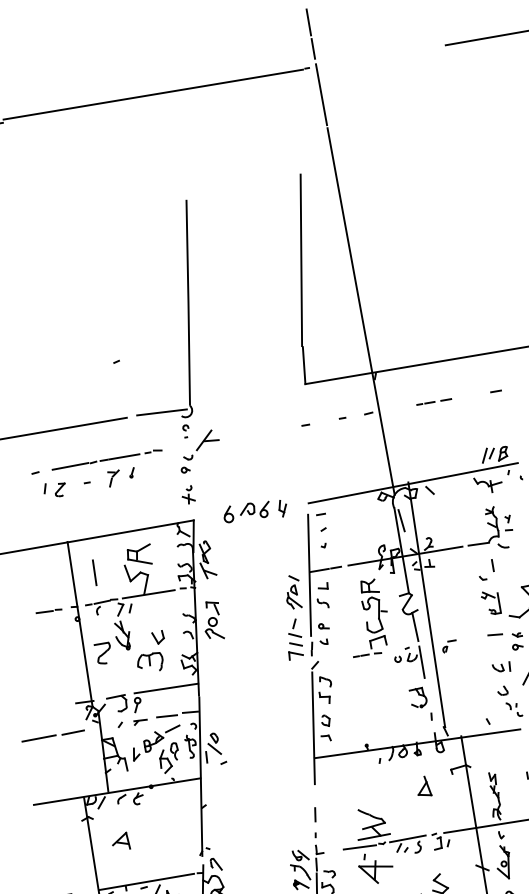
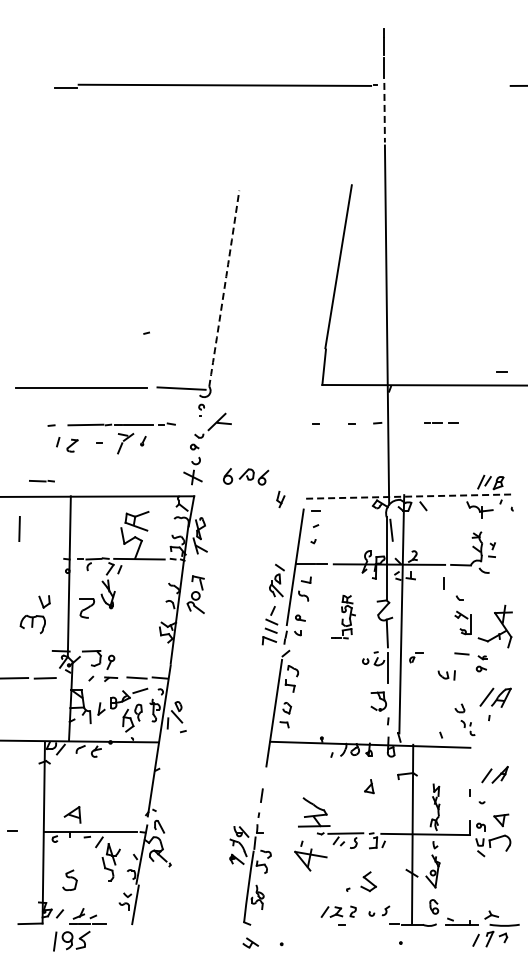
line: (321, 94) -> (384, 112), solid -> dashed
arc: (188, 302) -> (224, 288), solid -> dashed
line: (495, 391) -> (501, 371), moved
part: (114, 478) -> (125, 443), size x1.4
line: (413, 483) -> (408, 496), solid -> dashed
part: (187, 495) -> (192, 471), size x1.6
part: (247, 511) -> (246, 476), moved
line: (492, 565) -> (443, 583), moved
line: (94, 572) -> (19, 528), moved
line: (48, 611) -> (41, 481), moved
part: (367, 617) -> (343, 616), size x0.6
part: (150, 652) -> (34, 614), moved
part: (501, 668) -> (446, 675), moved
line: (165, 688) -> (140, 651), removed
part: (423, 786) -> (369, 786), size x0.7
part: (120, 841) -> (72, 814), moved
line: (359, 847) -> (298, 833), removed

